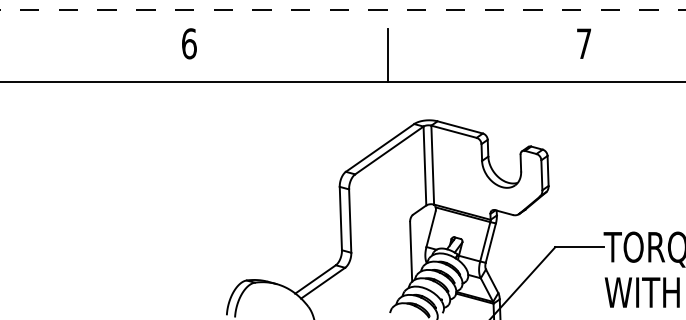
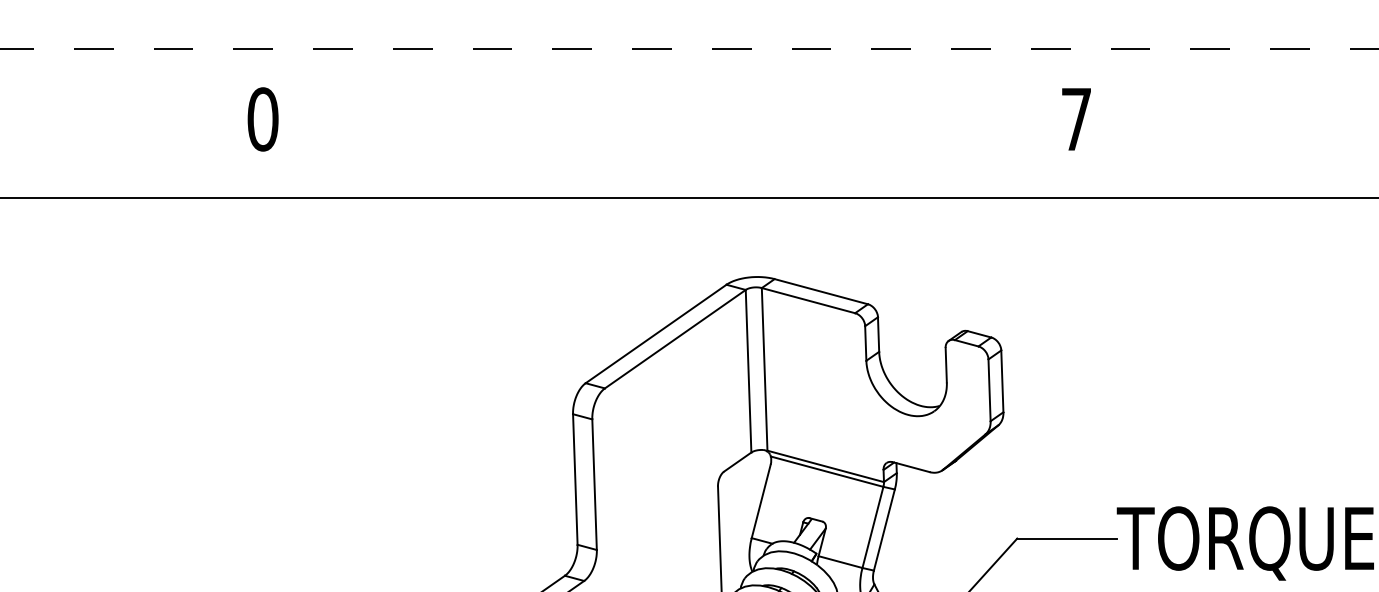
text: (188, 43) -> (261, 118), 6 -> 0
line: (387, 55) -> (671, 143), removed

